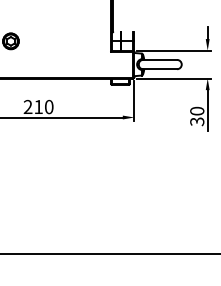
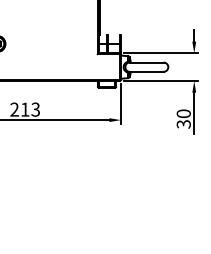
text: (48, 107) -> (35, 110), 210 -> 213

